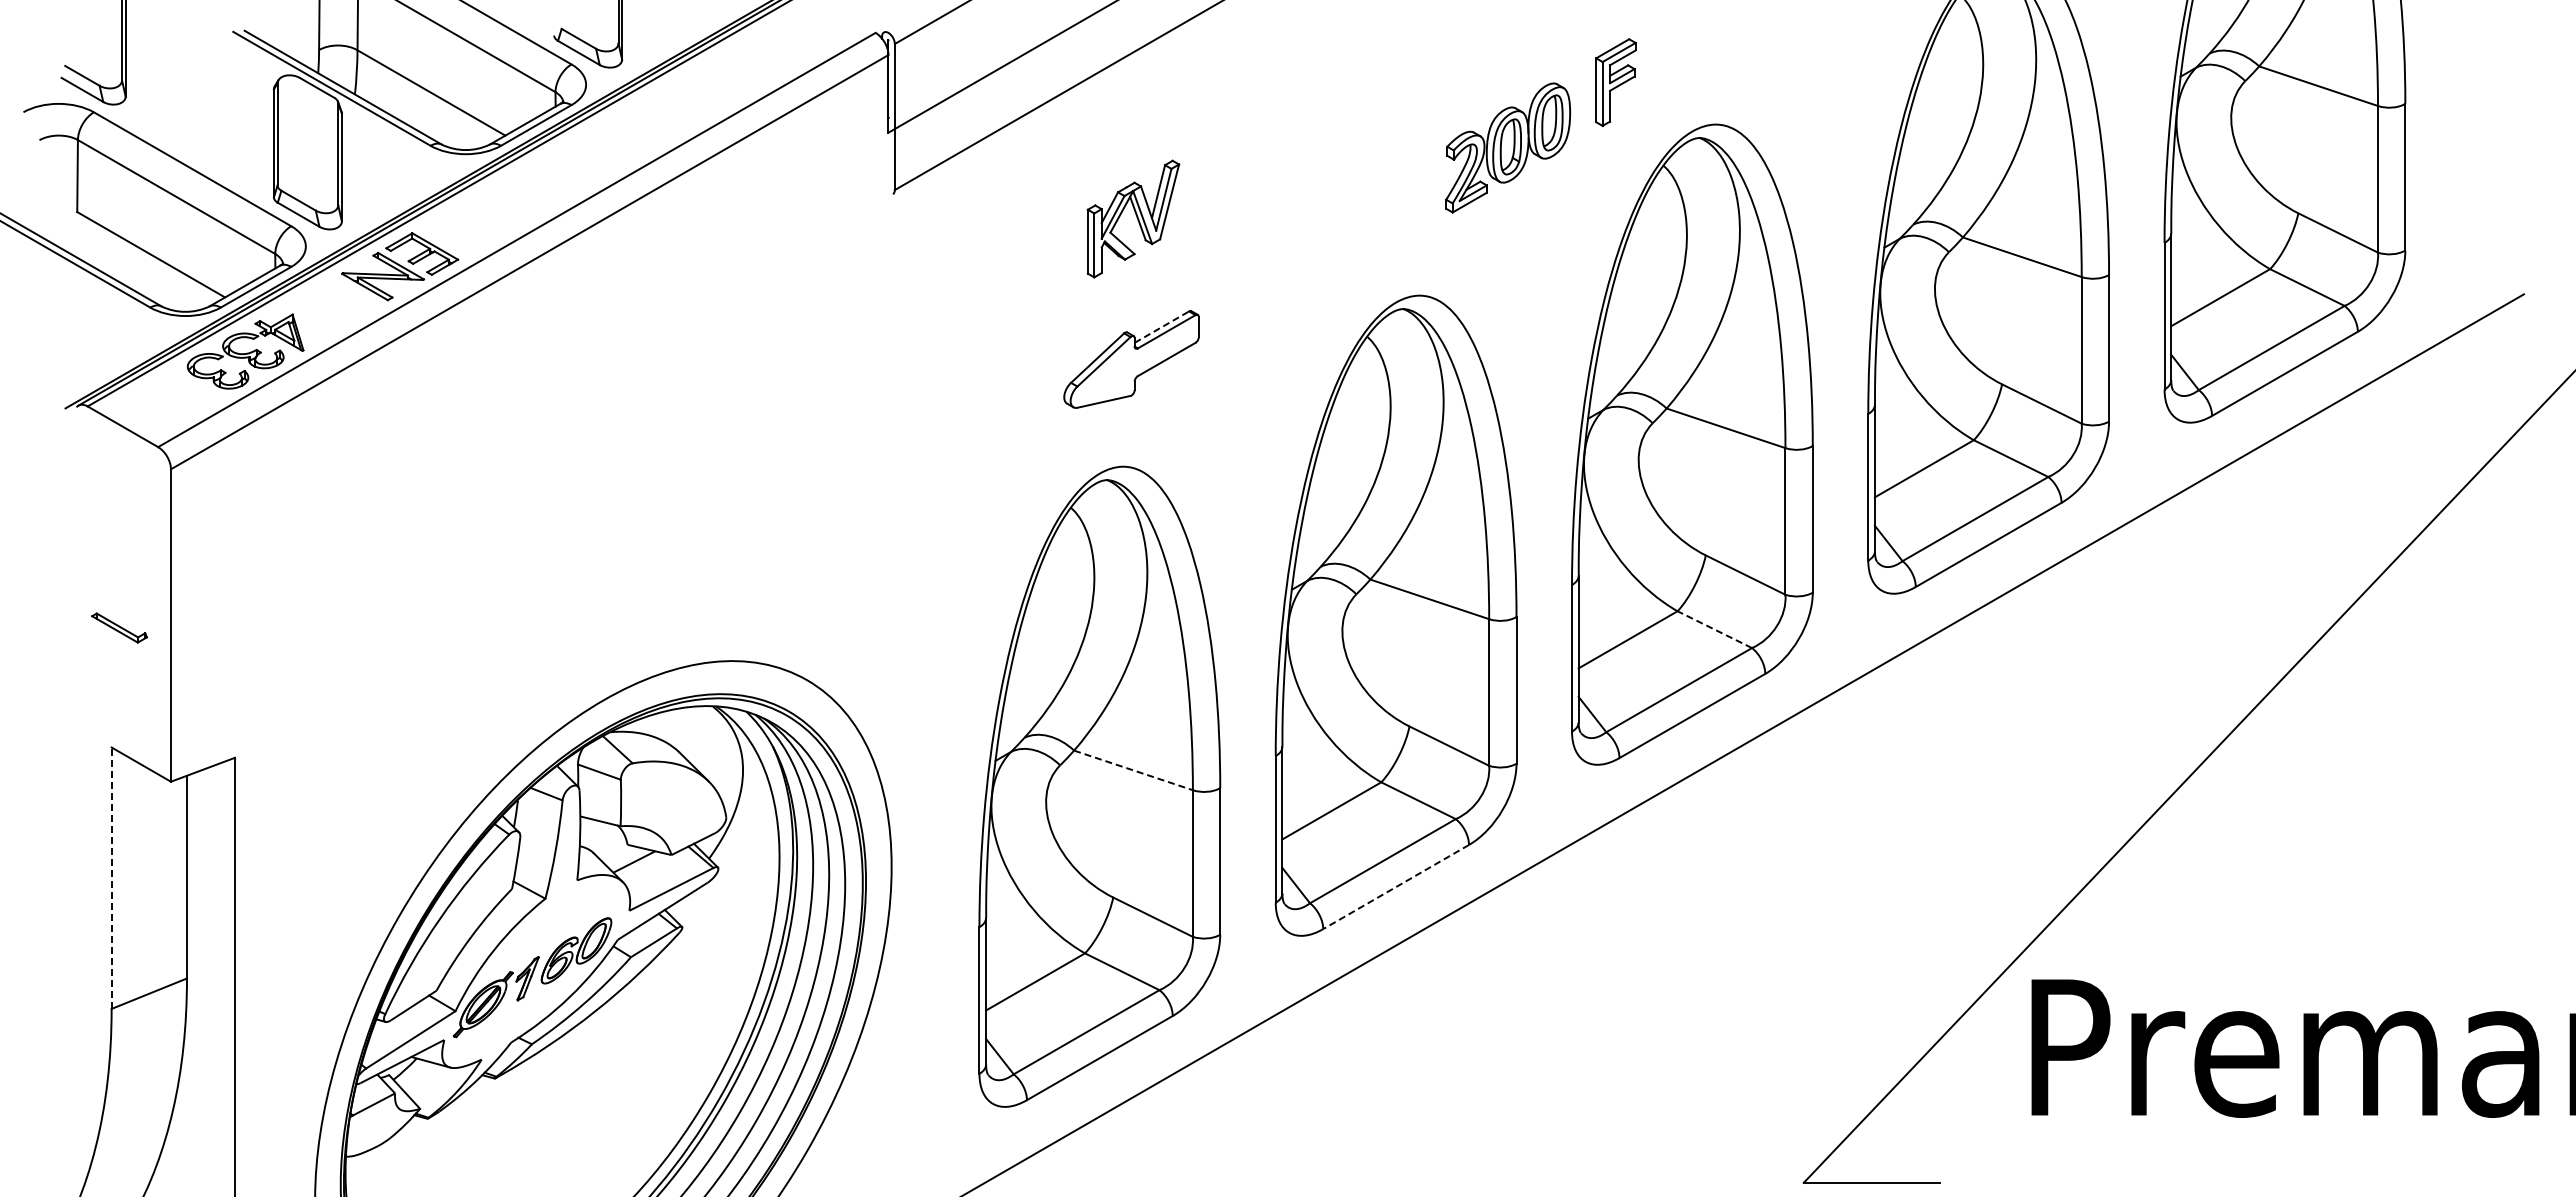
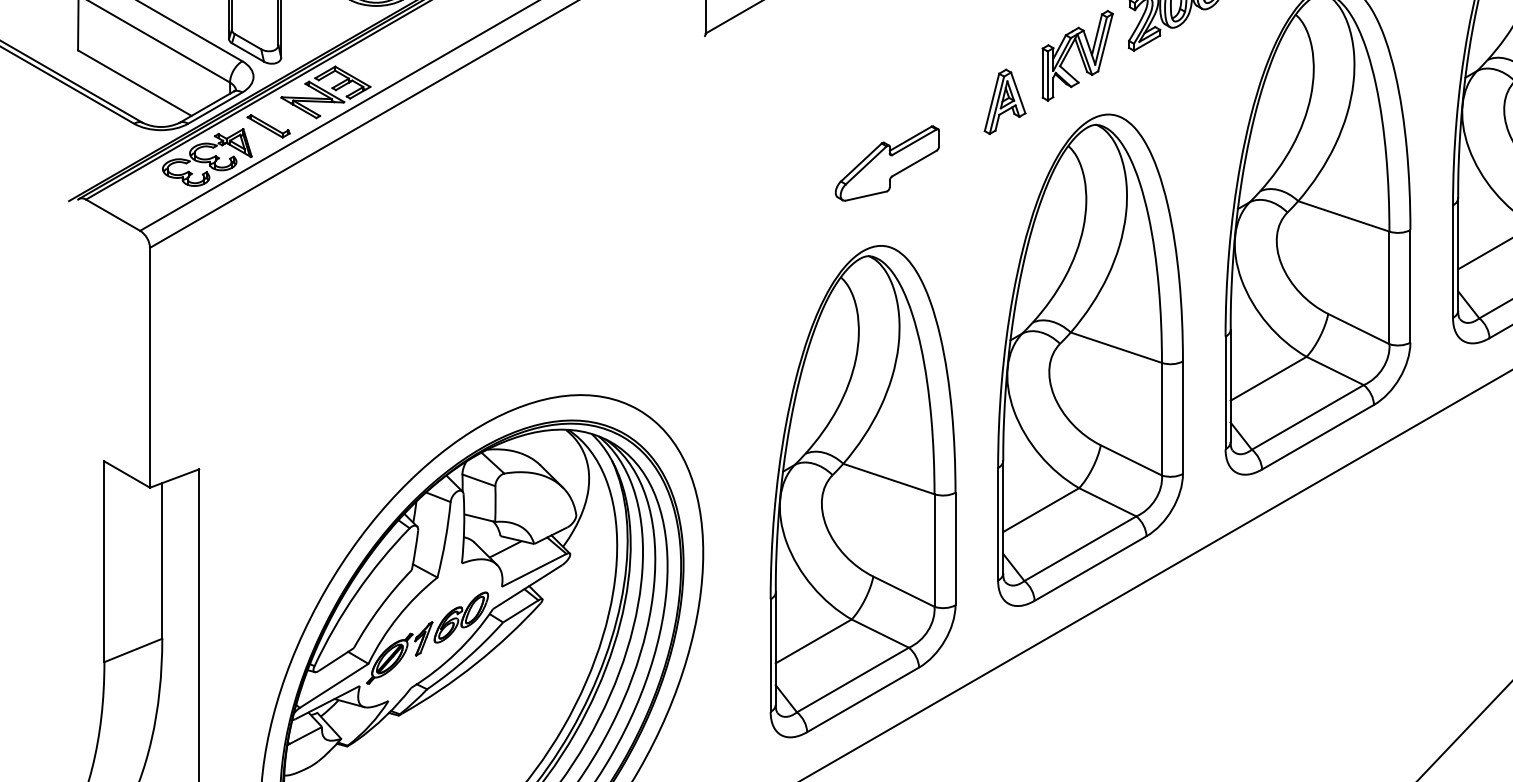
part: (1133, 218) -> (1077, 55), moved
part: (1284, 278) -> (1004, 101), added
line: (1162, 326) -> (911, 138), dashed -> solid
part: (119, 627) -> (268, 125), moved
line: (1714, 629) -> (1334, 370), dashed -> solid
line: (1133, 770) -> (888, 479), dashed -> solid
line: (111, 878) -> (104, 562), dashed -> solid
line: (1395, 887) -> (1090, 568), dashed -> solid

